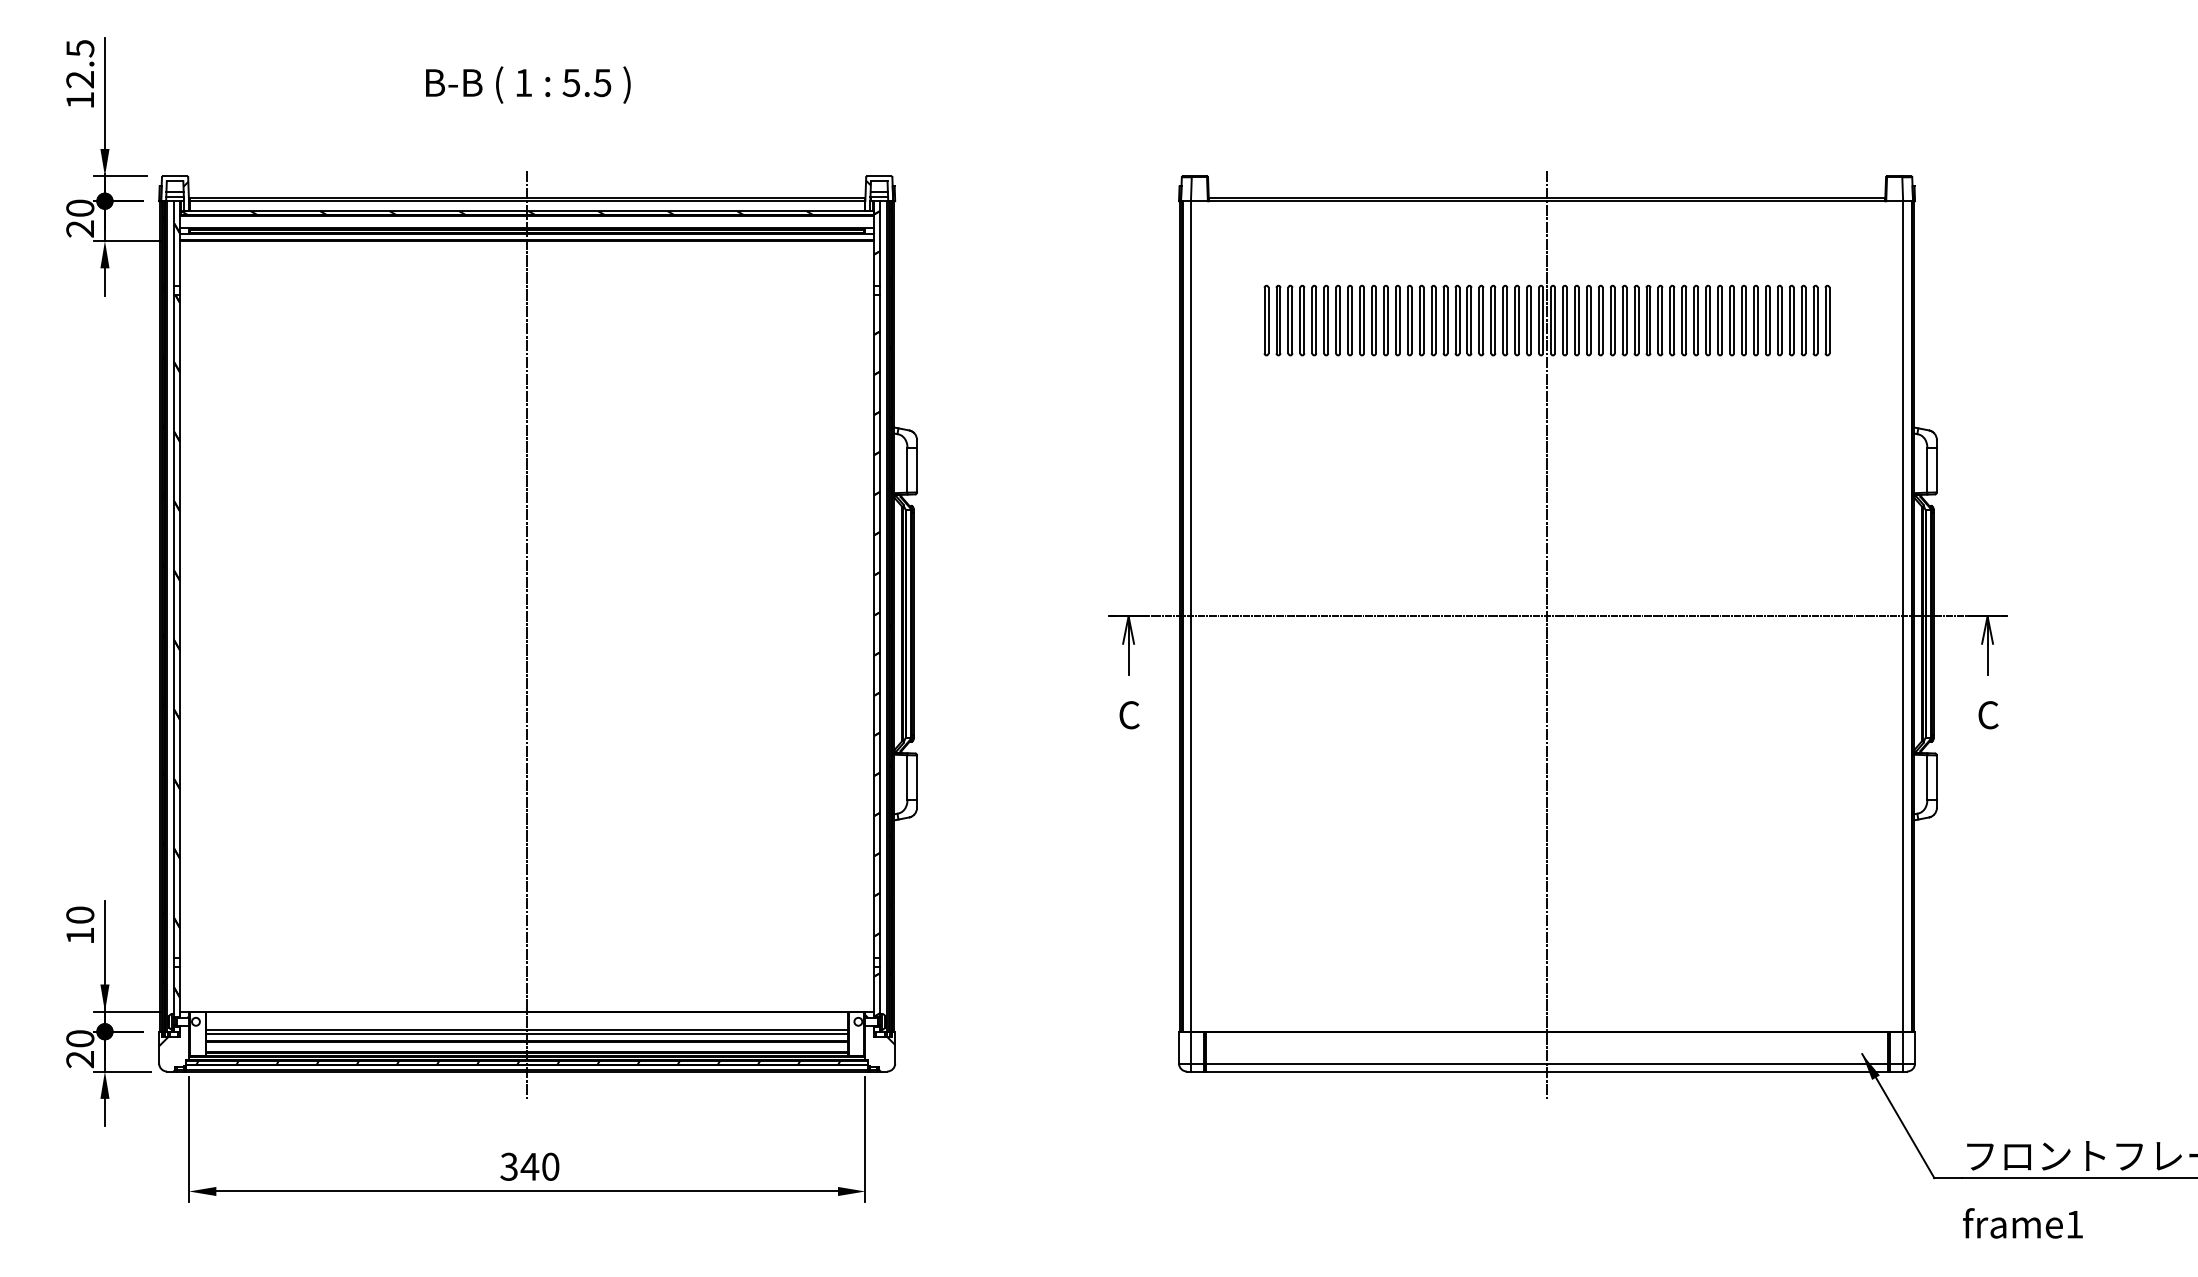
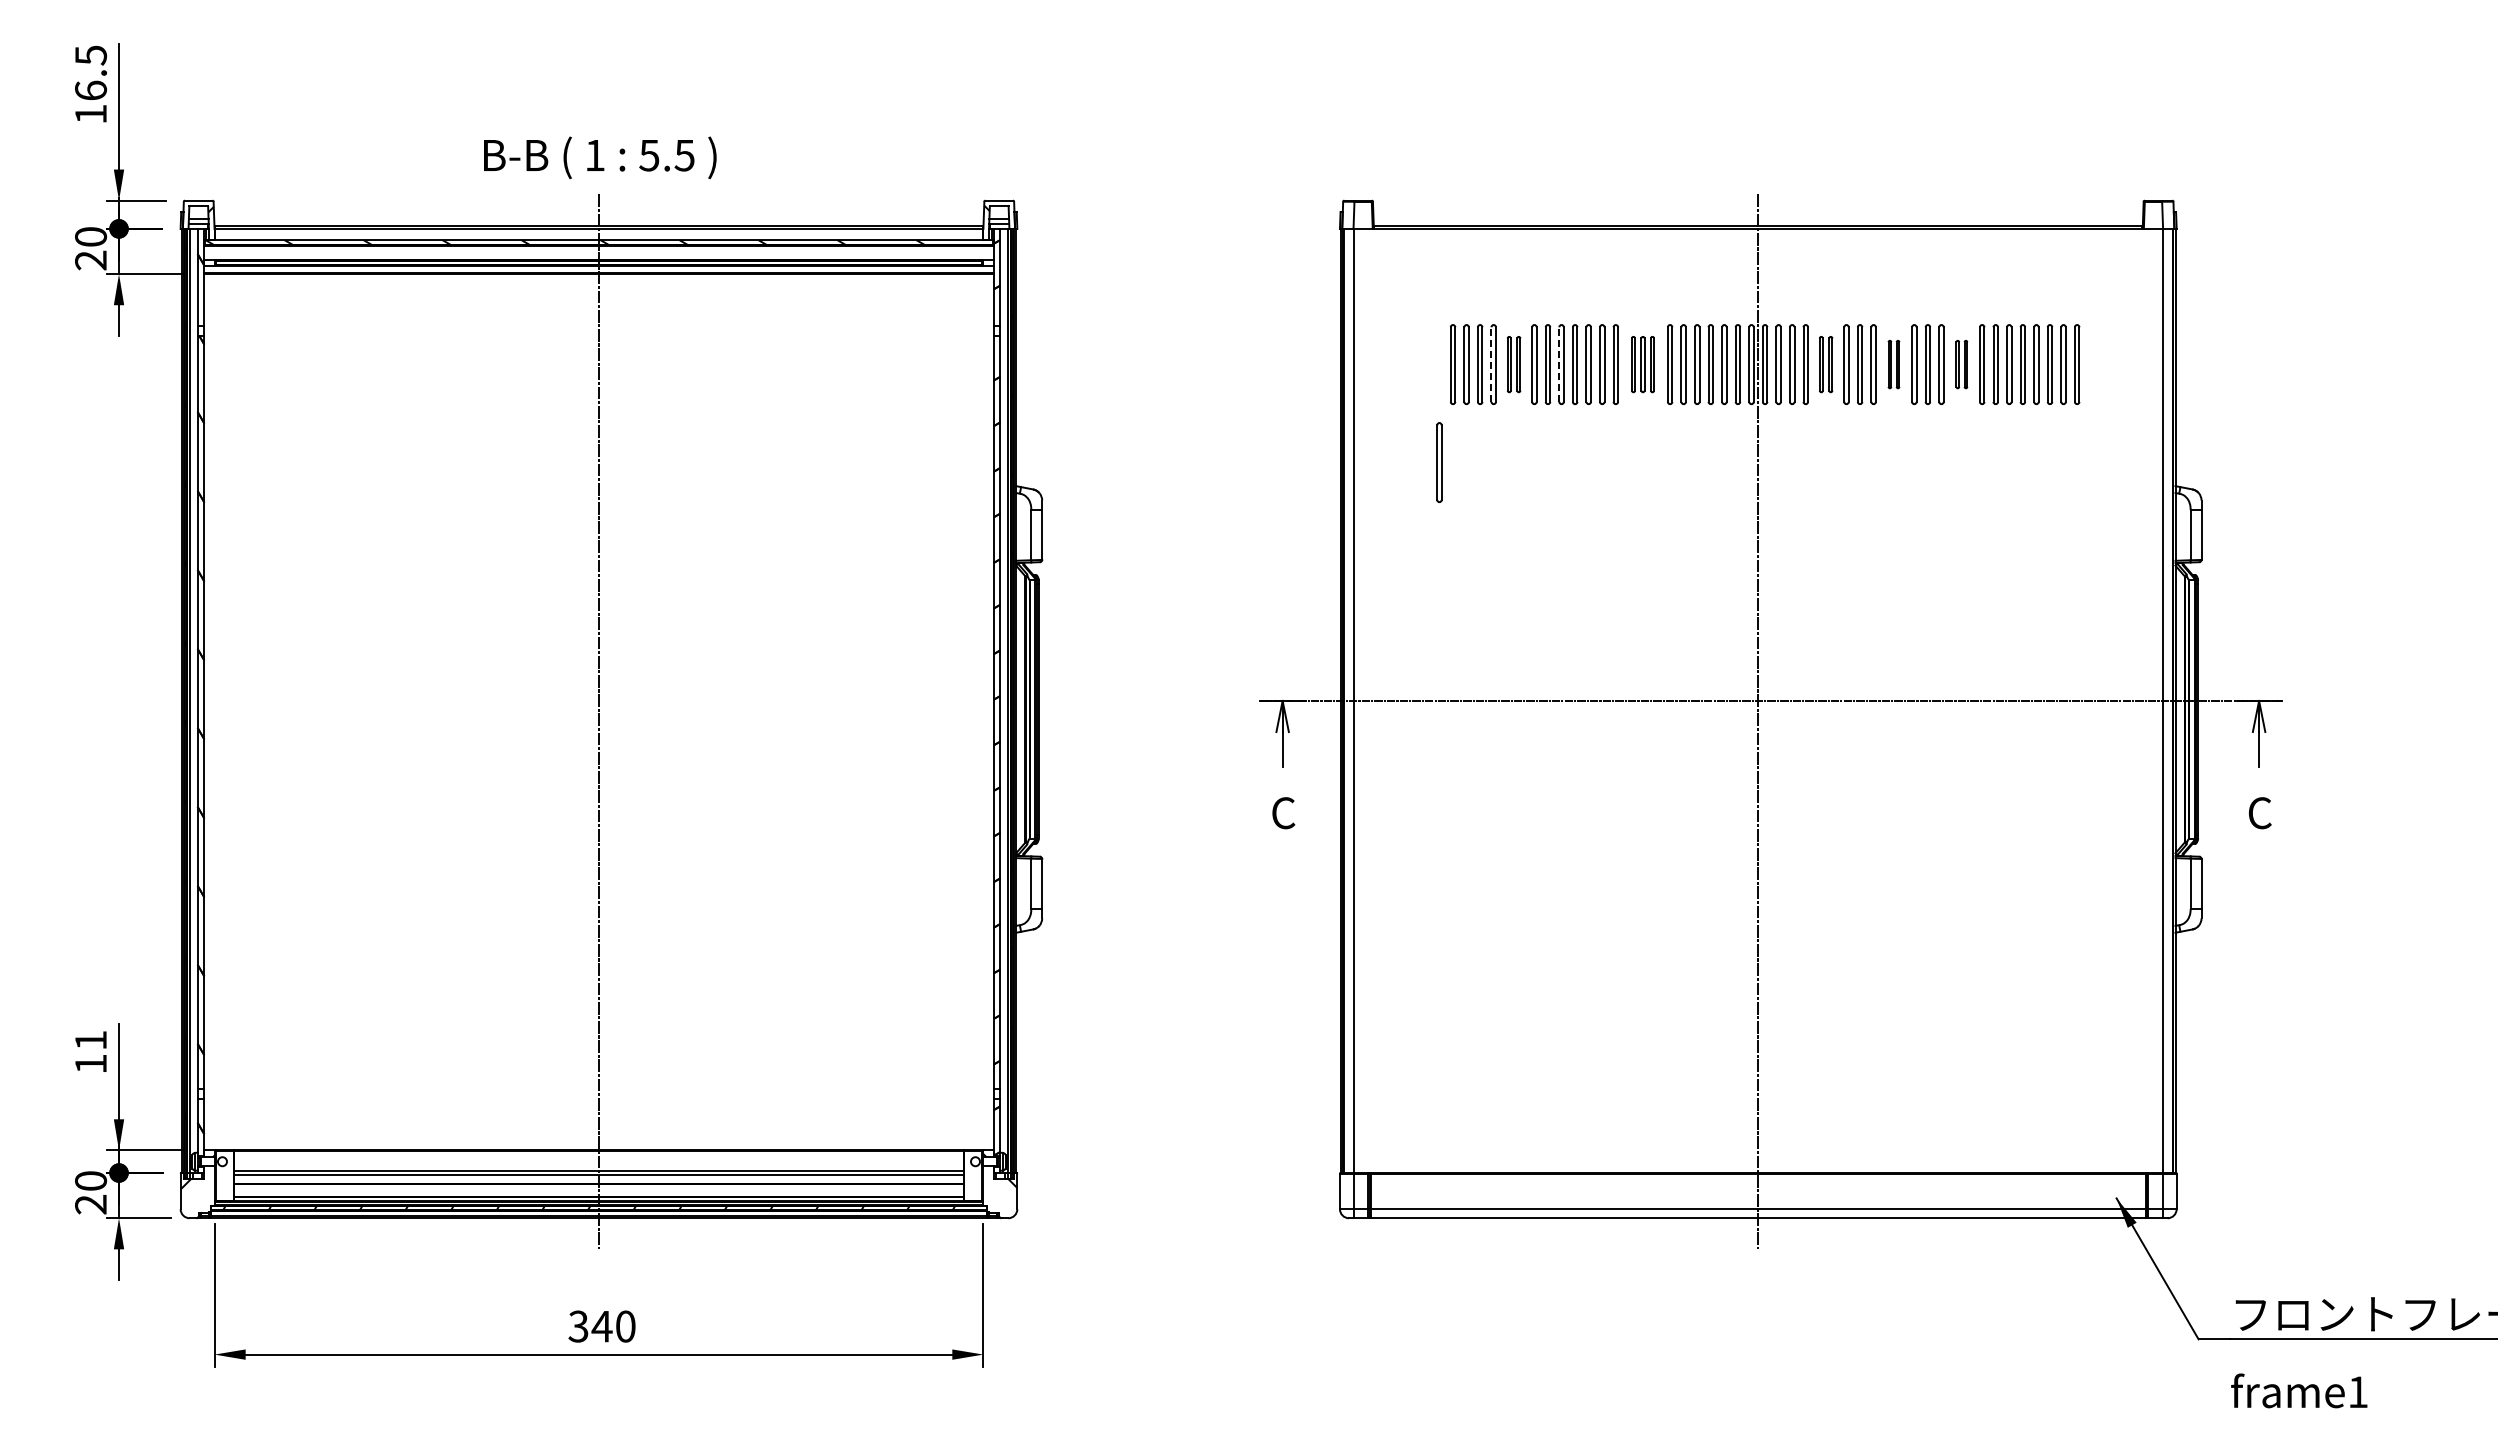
text: (80, 79) -> (91, 90), 12.5 -> 16.5
text: (528, 84) -> (600, 157), moved
part: (1266, 320) -> (1439, 462), moved
line: (1312, 320) -> (1491, 364), solid -> dashed
part: (1331, 320) -> (1513, 364), size x0.7
line: (1372, 320) -> (1559, 364), solid -> dashed
part: (1445, 320) -> (1642, 364), size x0.7
part: (1606, 320) -> (1825, 364), size x0.7
part: (1665, 320) -> (1893, 364), size x0.6
part: (1725, 320) -> (1961, 364), size x0.6
text: (80, 915) -> (91, 1040), 10 -> 11

